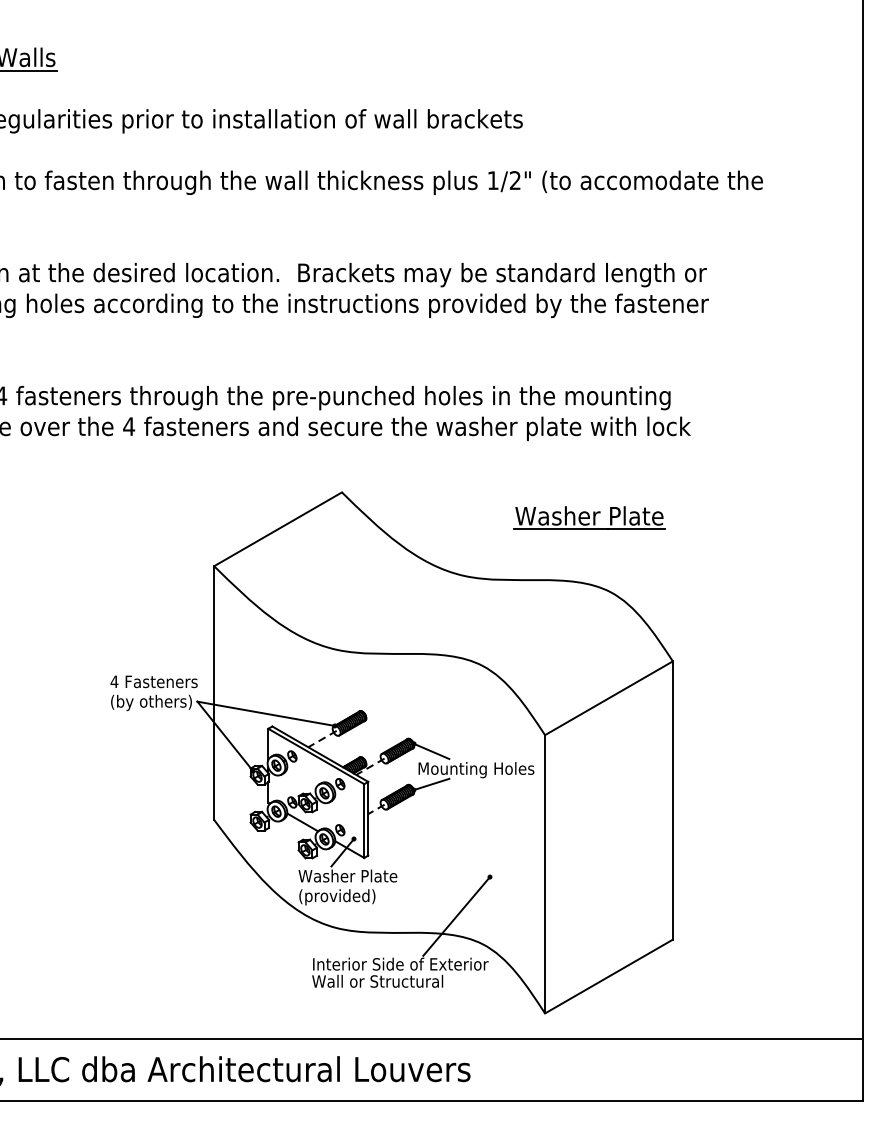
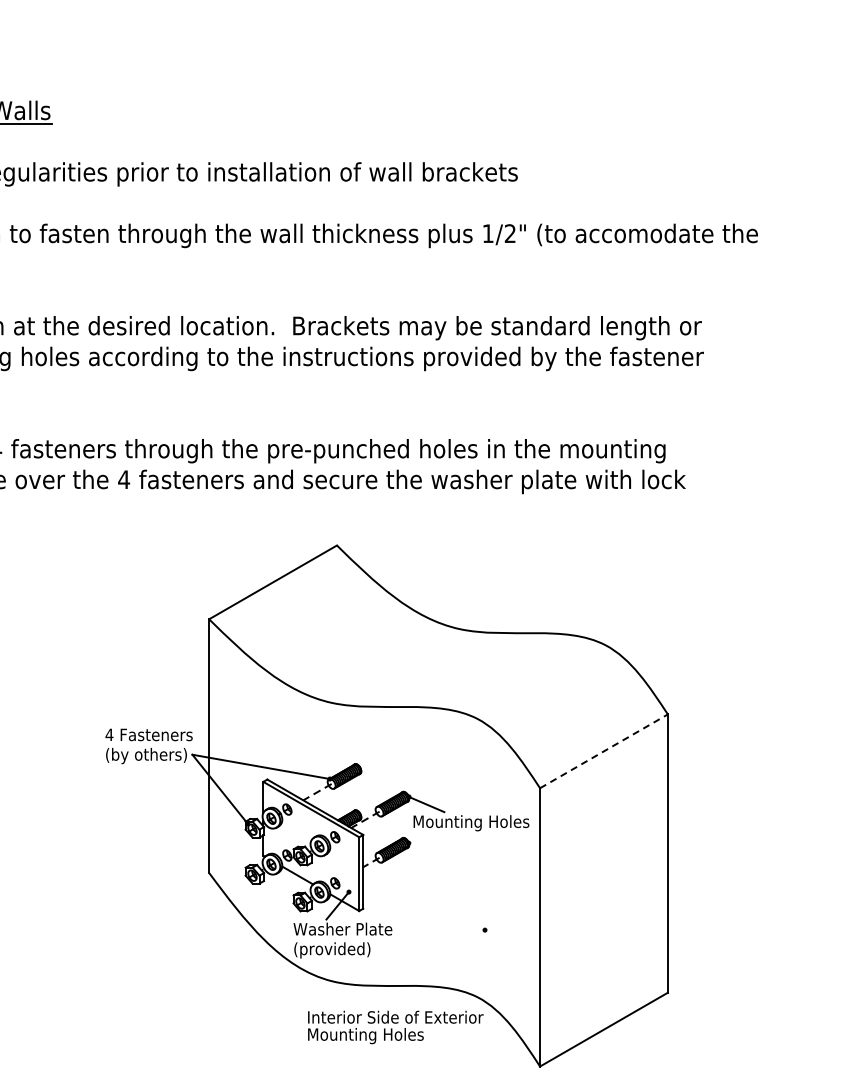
part: (589, 517) -> (584, 570), removed
line: (608, 698) -> (603, 751), solid -> dashed
line: (431, 784) -> (426, 837), removed
line: (456, 916) -> (451, 969), removed
text: (377, 982) -> (372, 1035), Wall or Structural -> Mounting Holes

